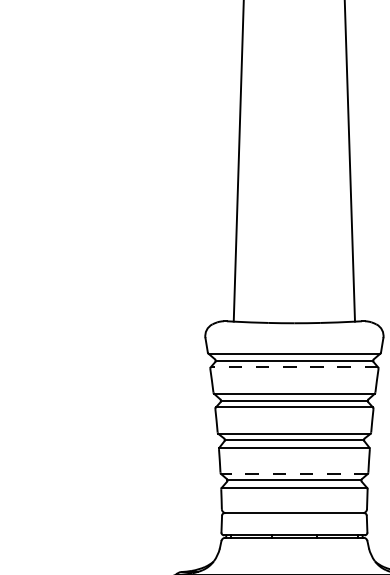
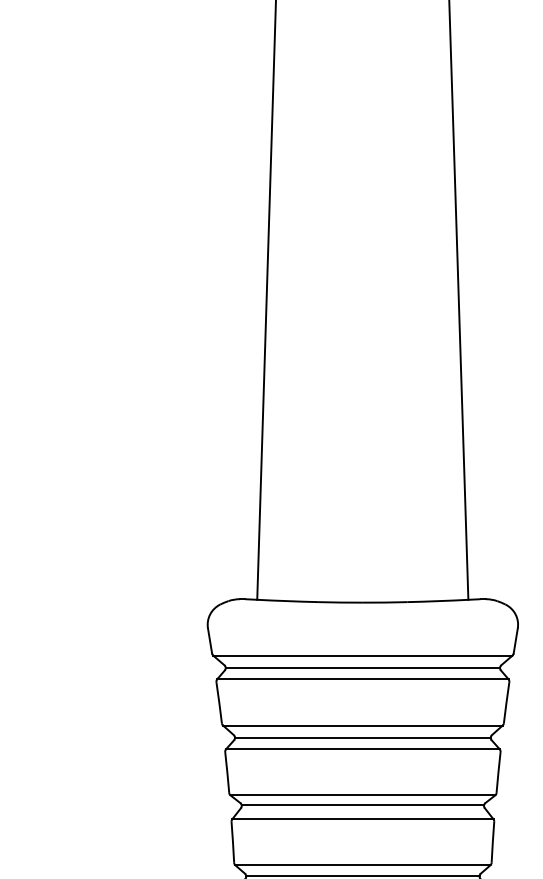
line: (294, 367) -> (363, 679), dashed -> solid
line: (293, 474) -> (361, 865), dashed -> solid

